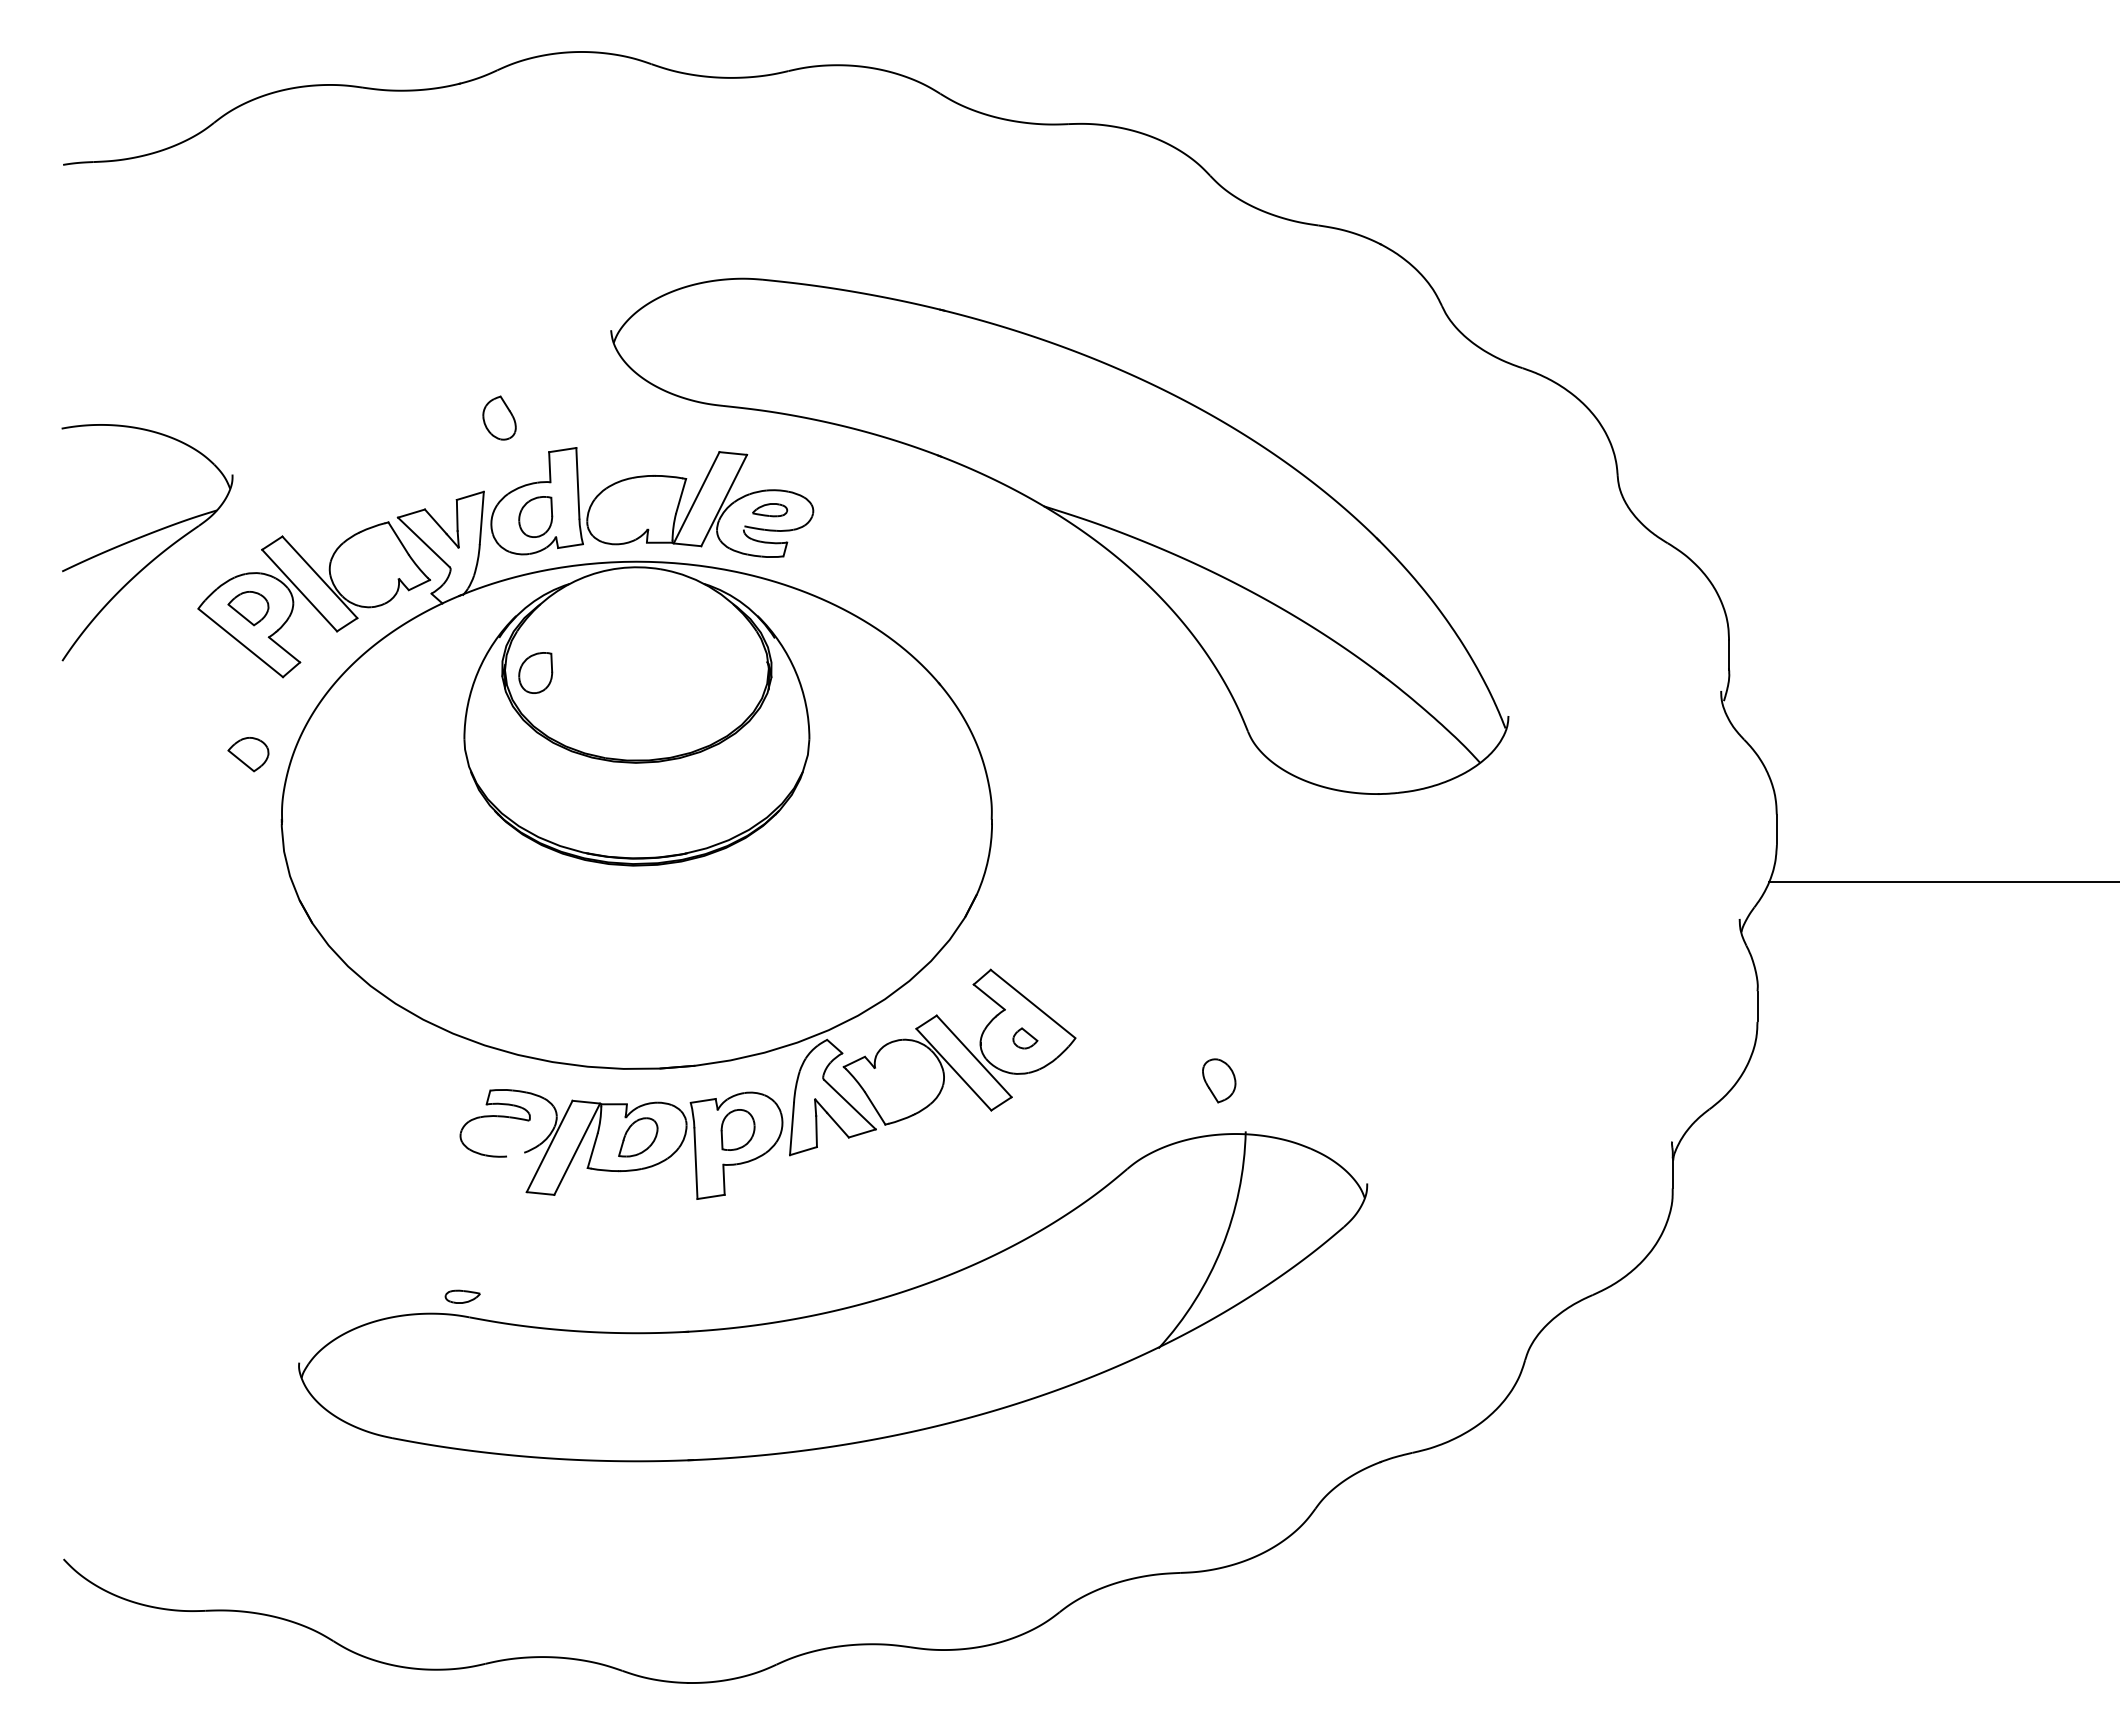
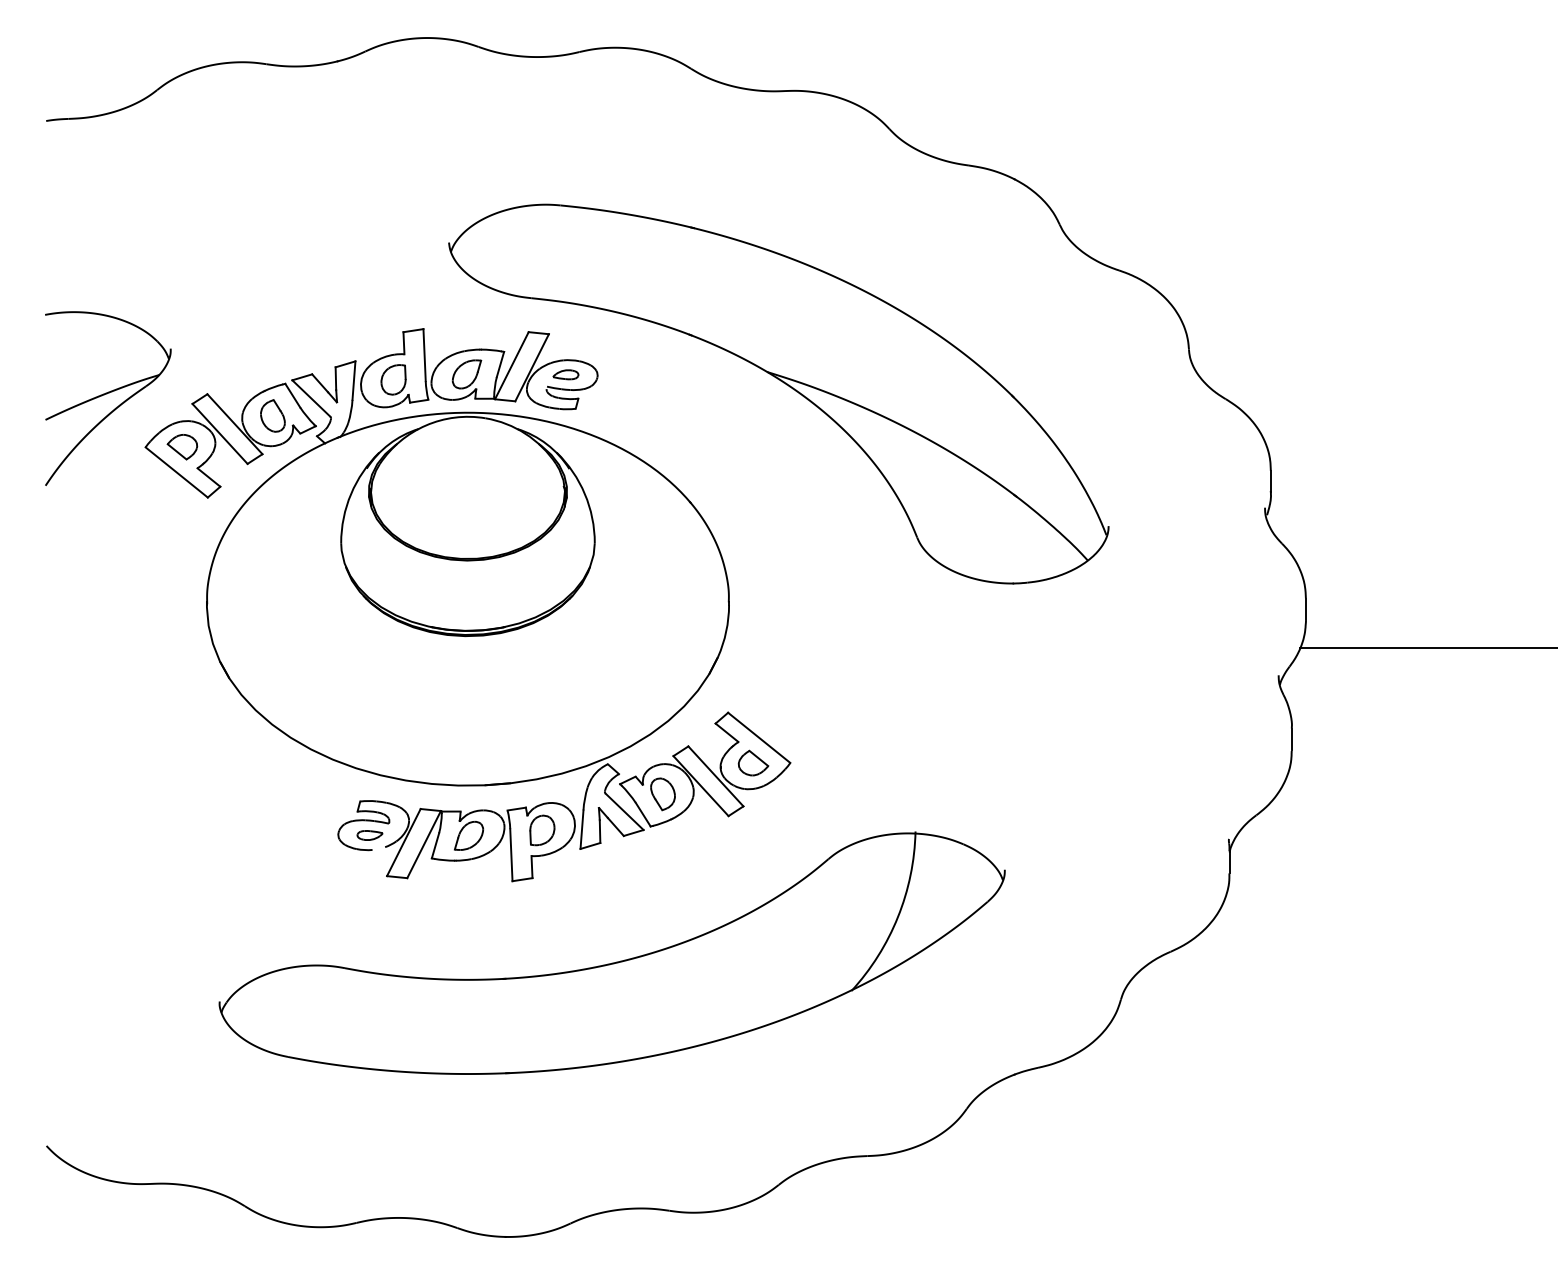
part: (499, 417) -> (272, 415), moved
part: (635, 509) -> (466, 374), added
part: (535, 672) -> (393, 494), removed
part: (248, 754) -> (182, 554), removed
part: (1025, 1038) -> (753, 763), size x1.67
part: (1219, 1080) -> (663, 794), moved
part: (462, 1296) -> (369, 835), moved

